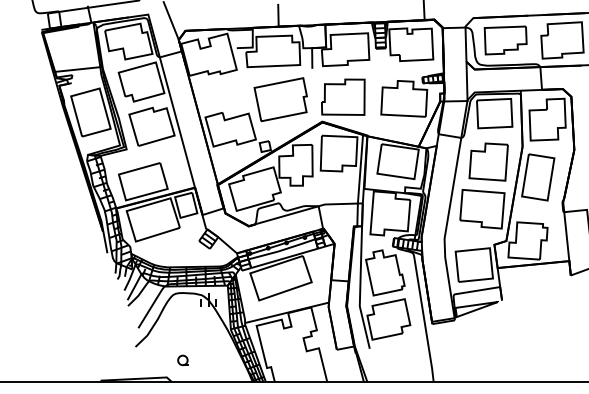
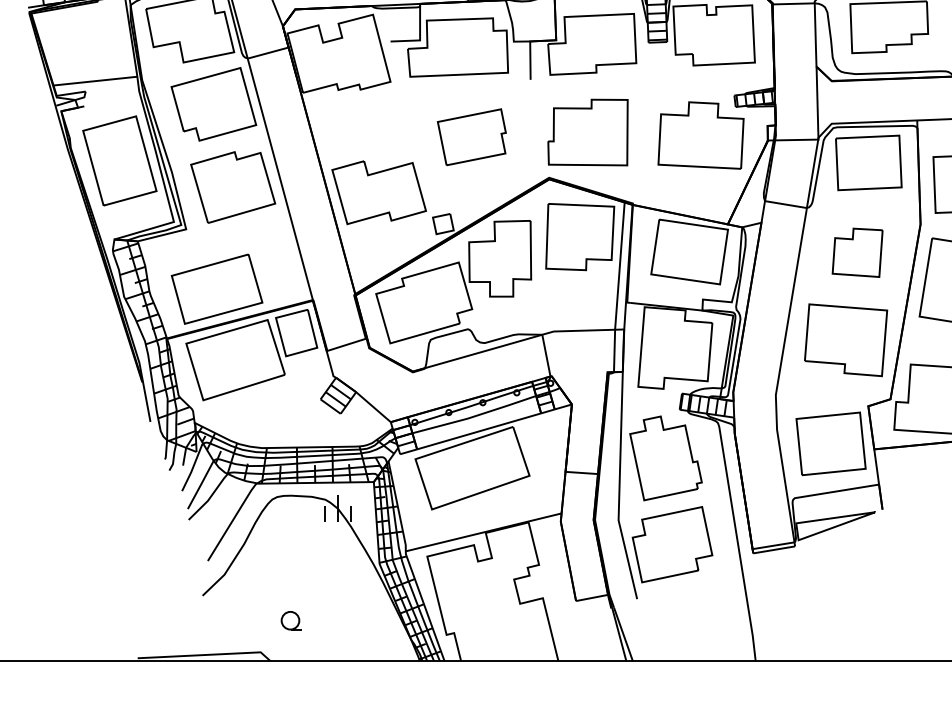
part: (280, 99) -> (471, 136), size x0.7
part: (488, 161) -> (857, 251), size x0.7

